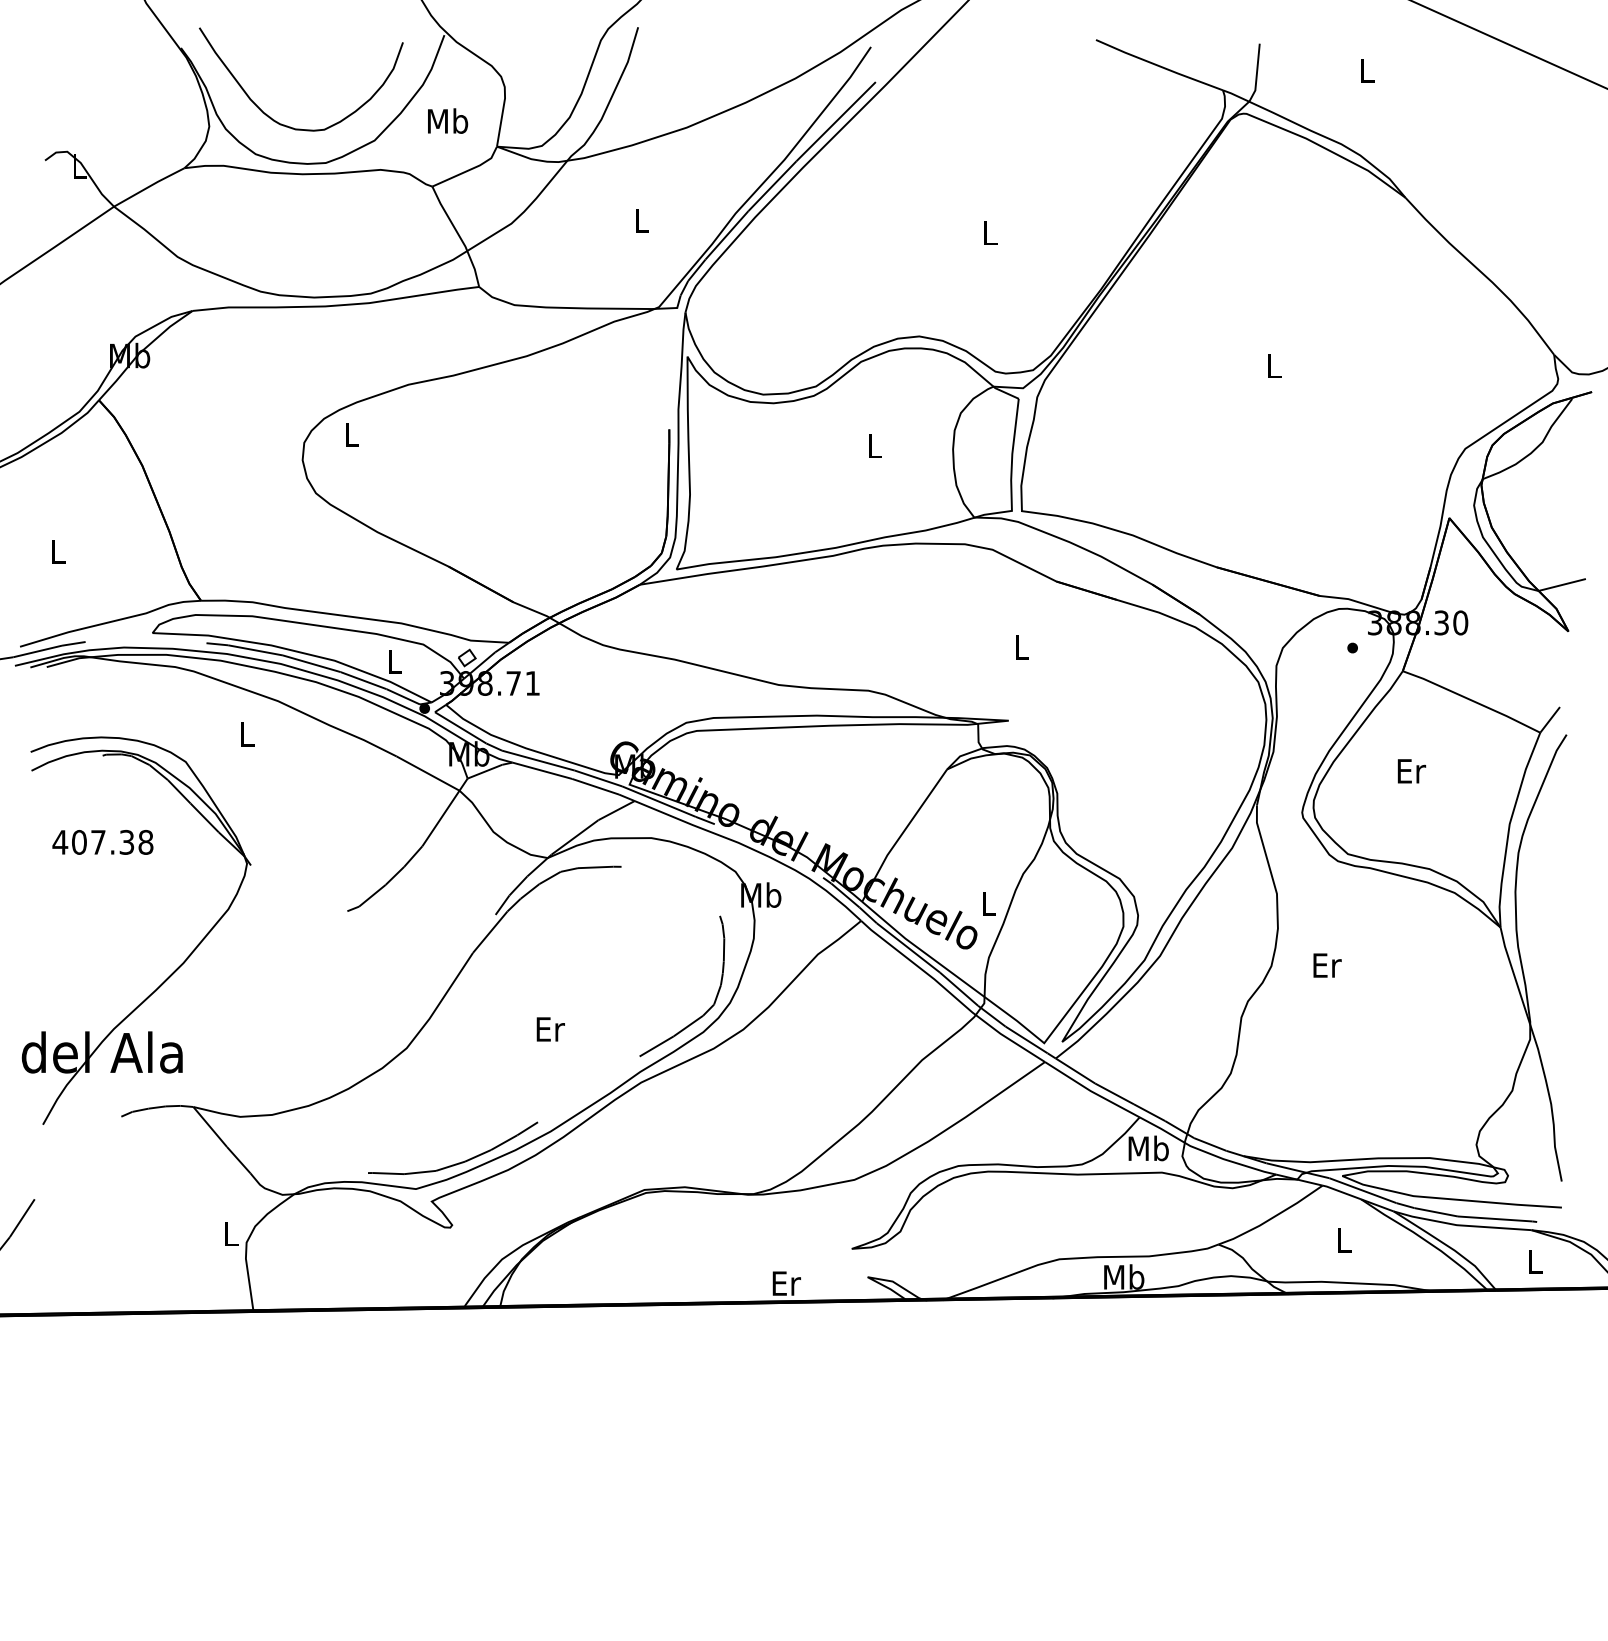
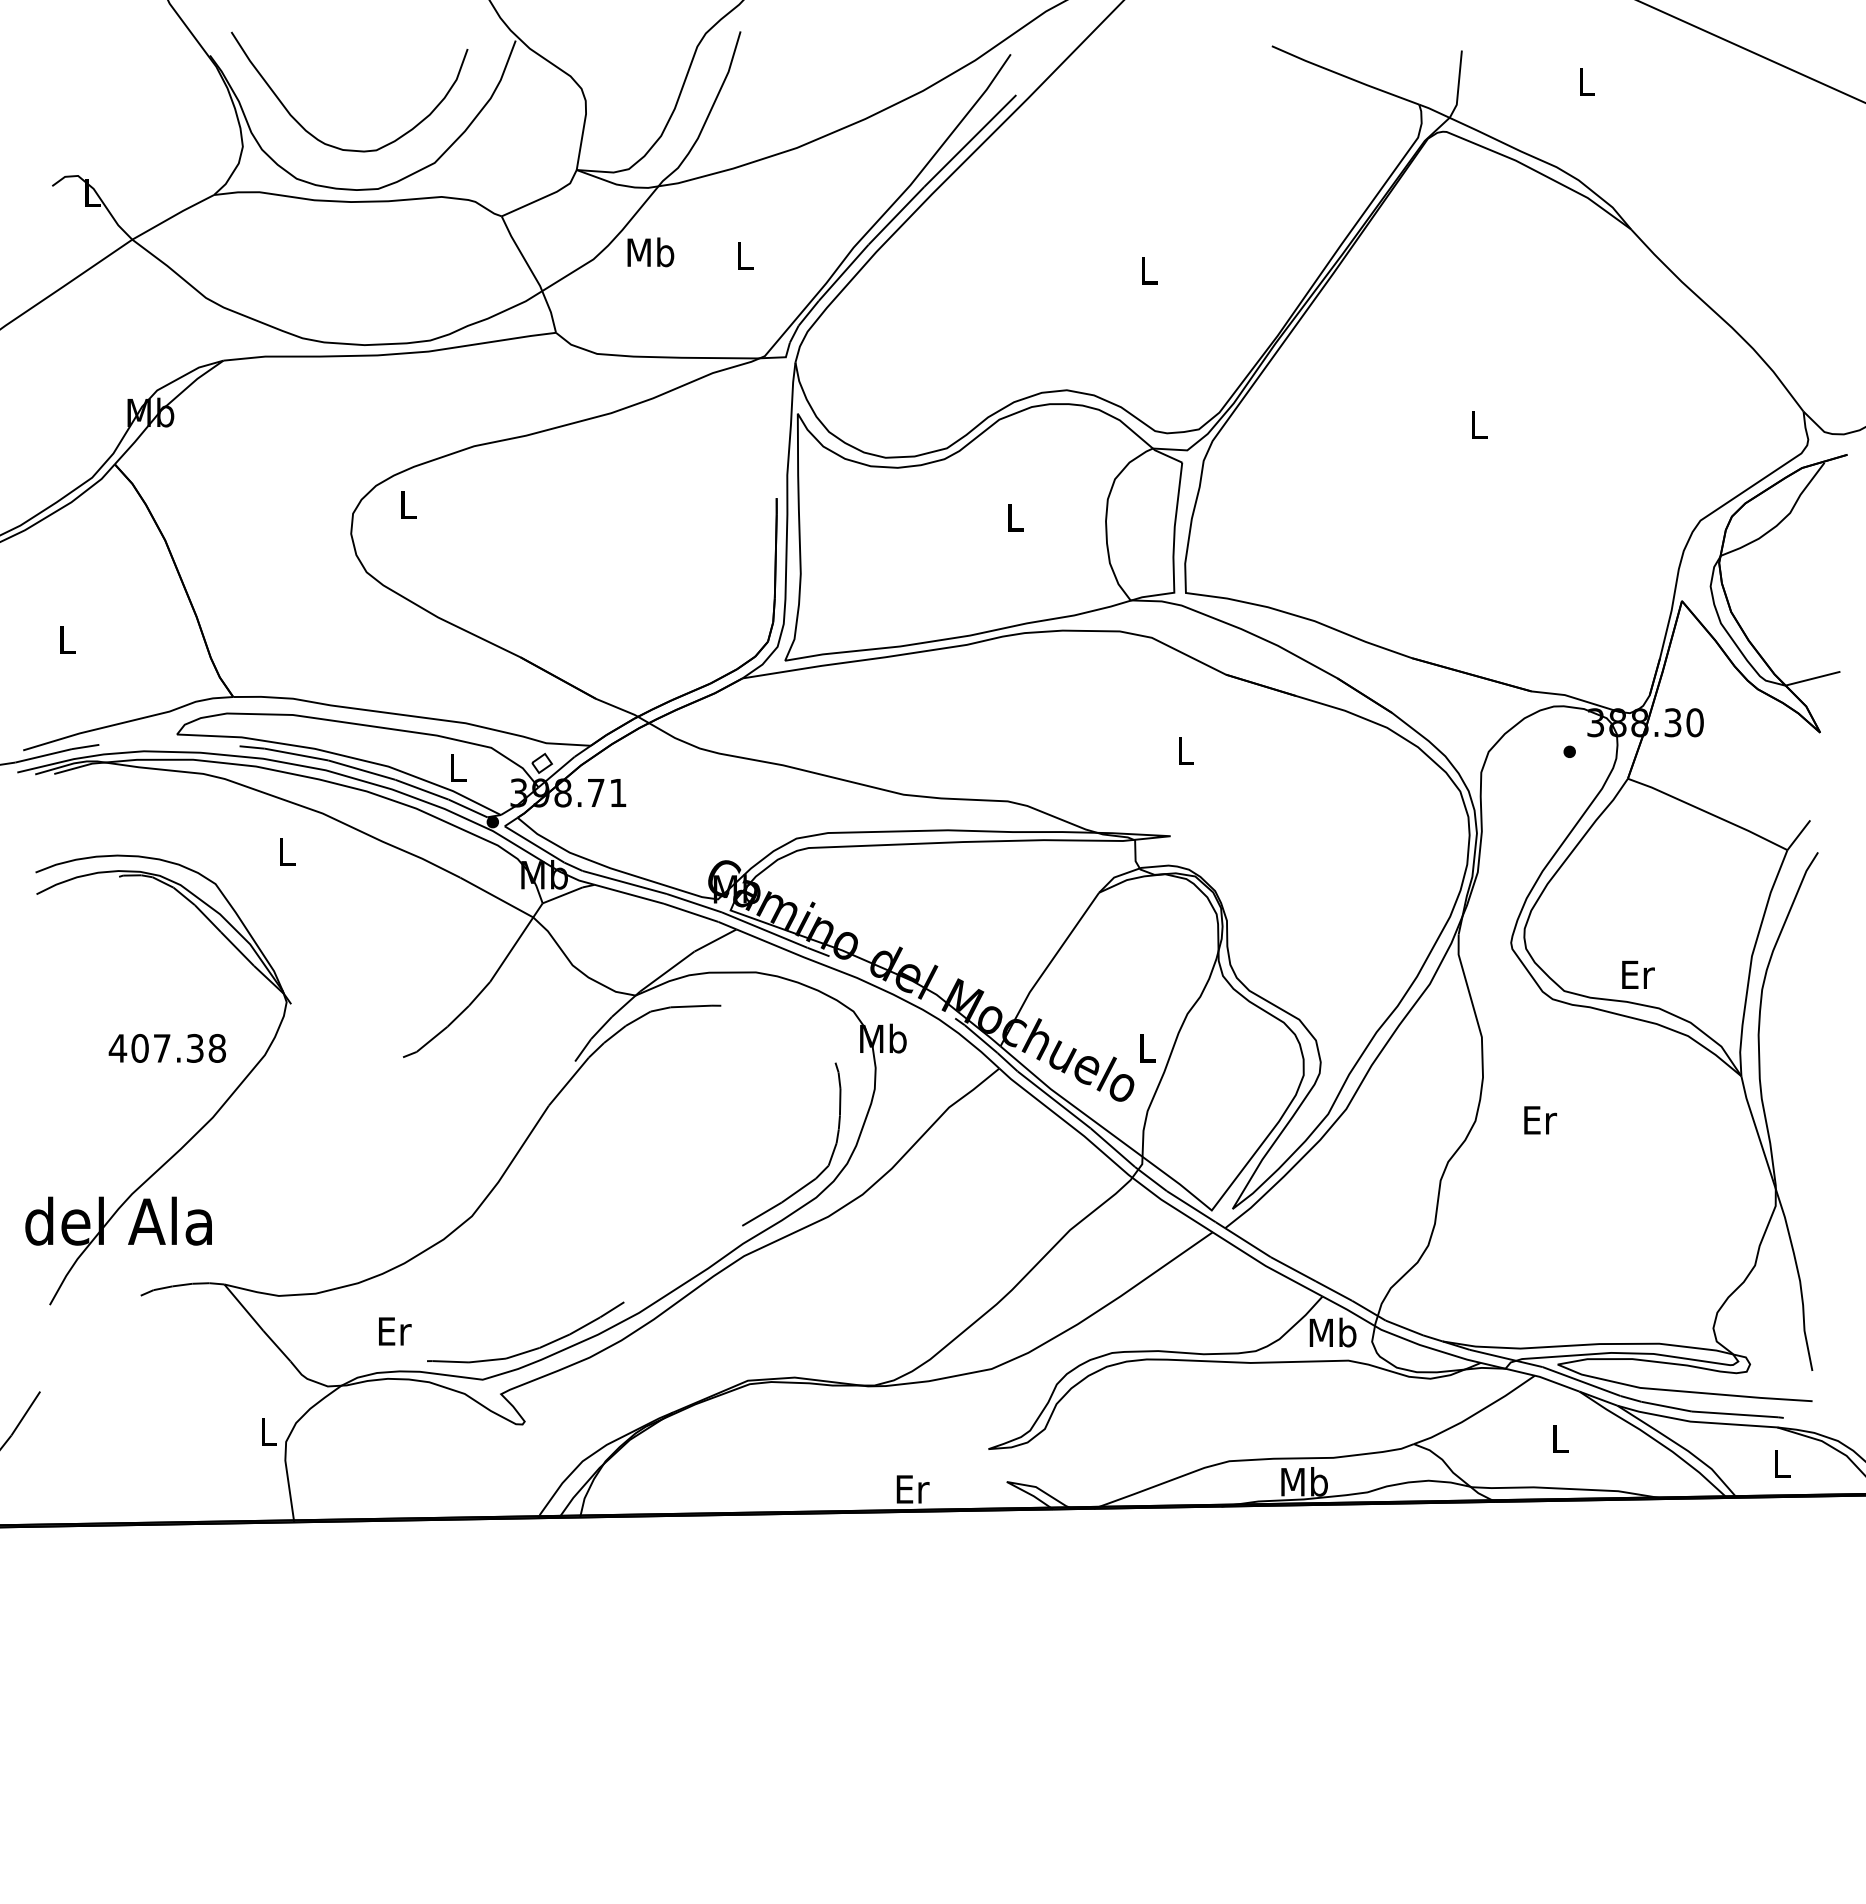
text: (447, 121) -> (650, 252), moved
text: (1411, 770) -> (1638, 974), moved
text: (102, 842) -> (166, 1048), moved
text: (551, 1029) -> (395, 1331), moved

